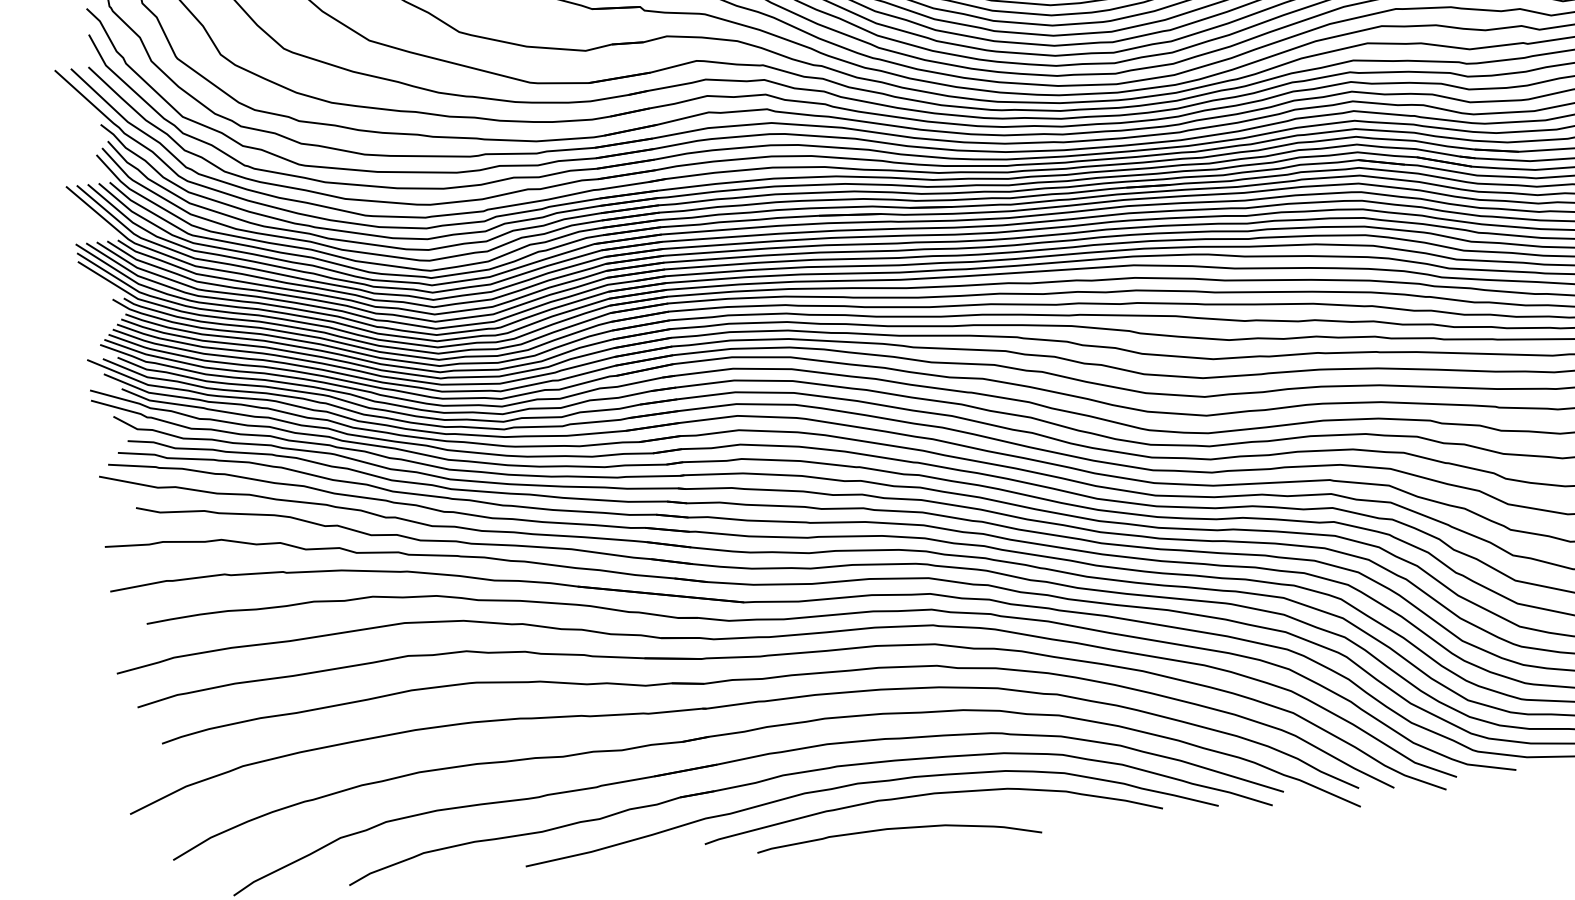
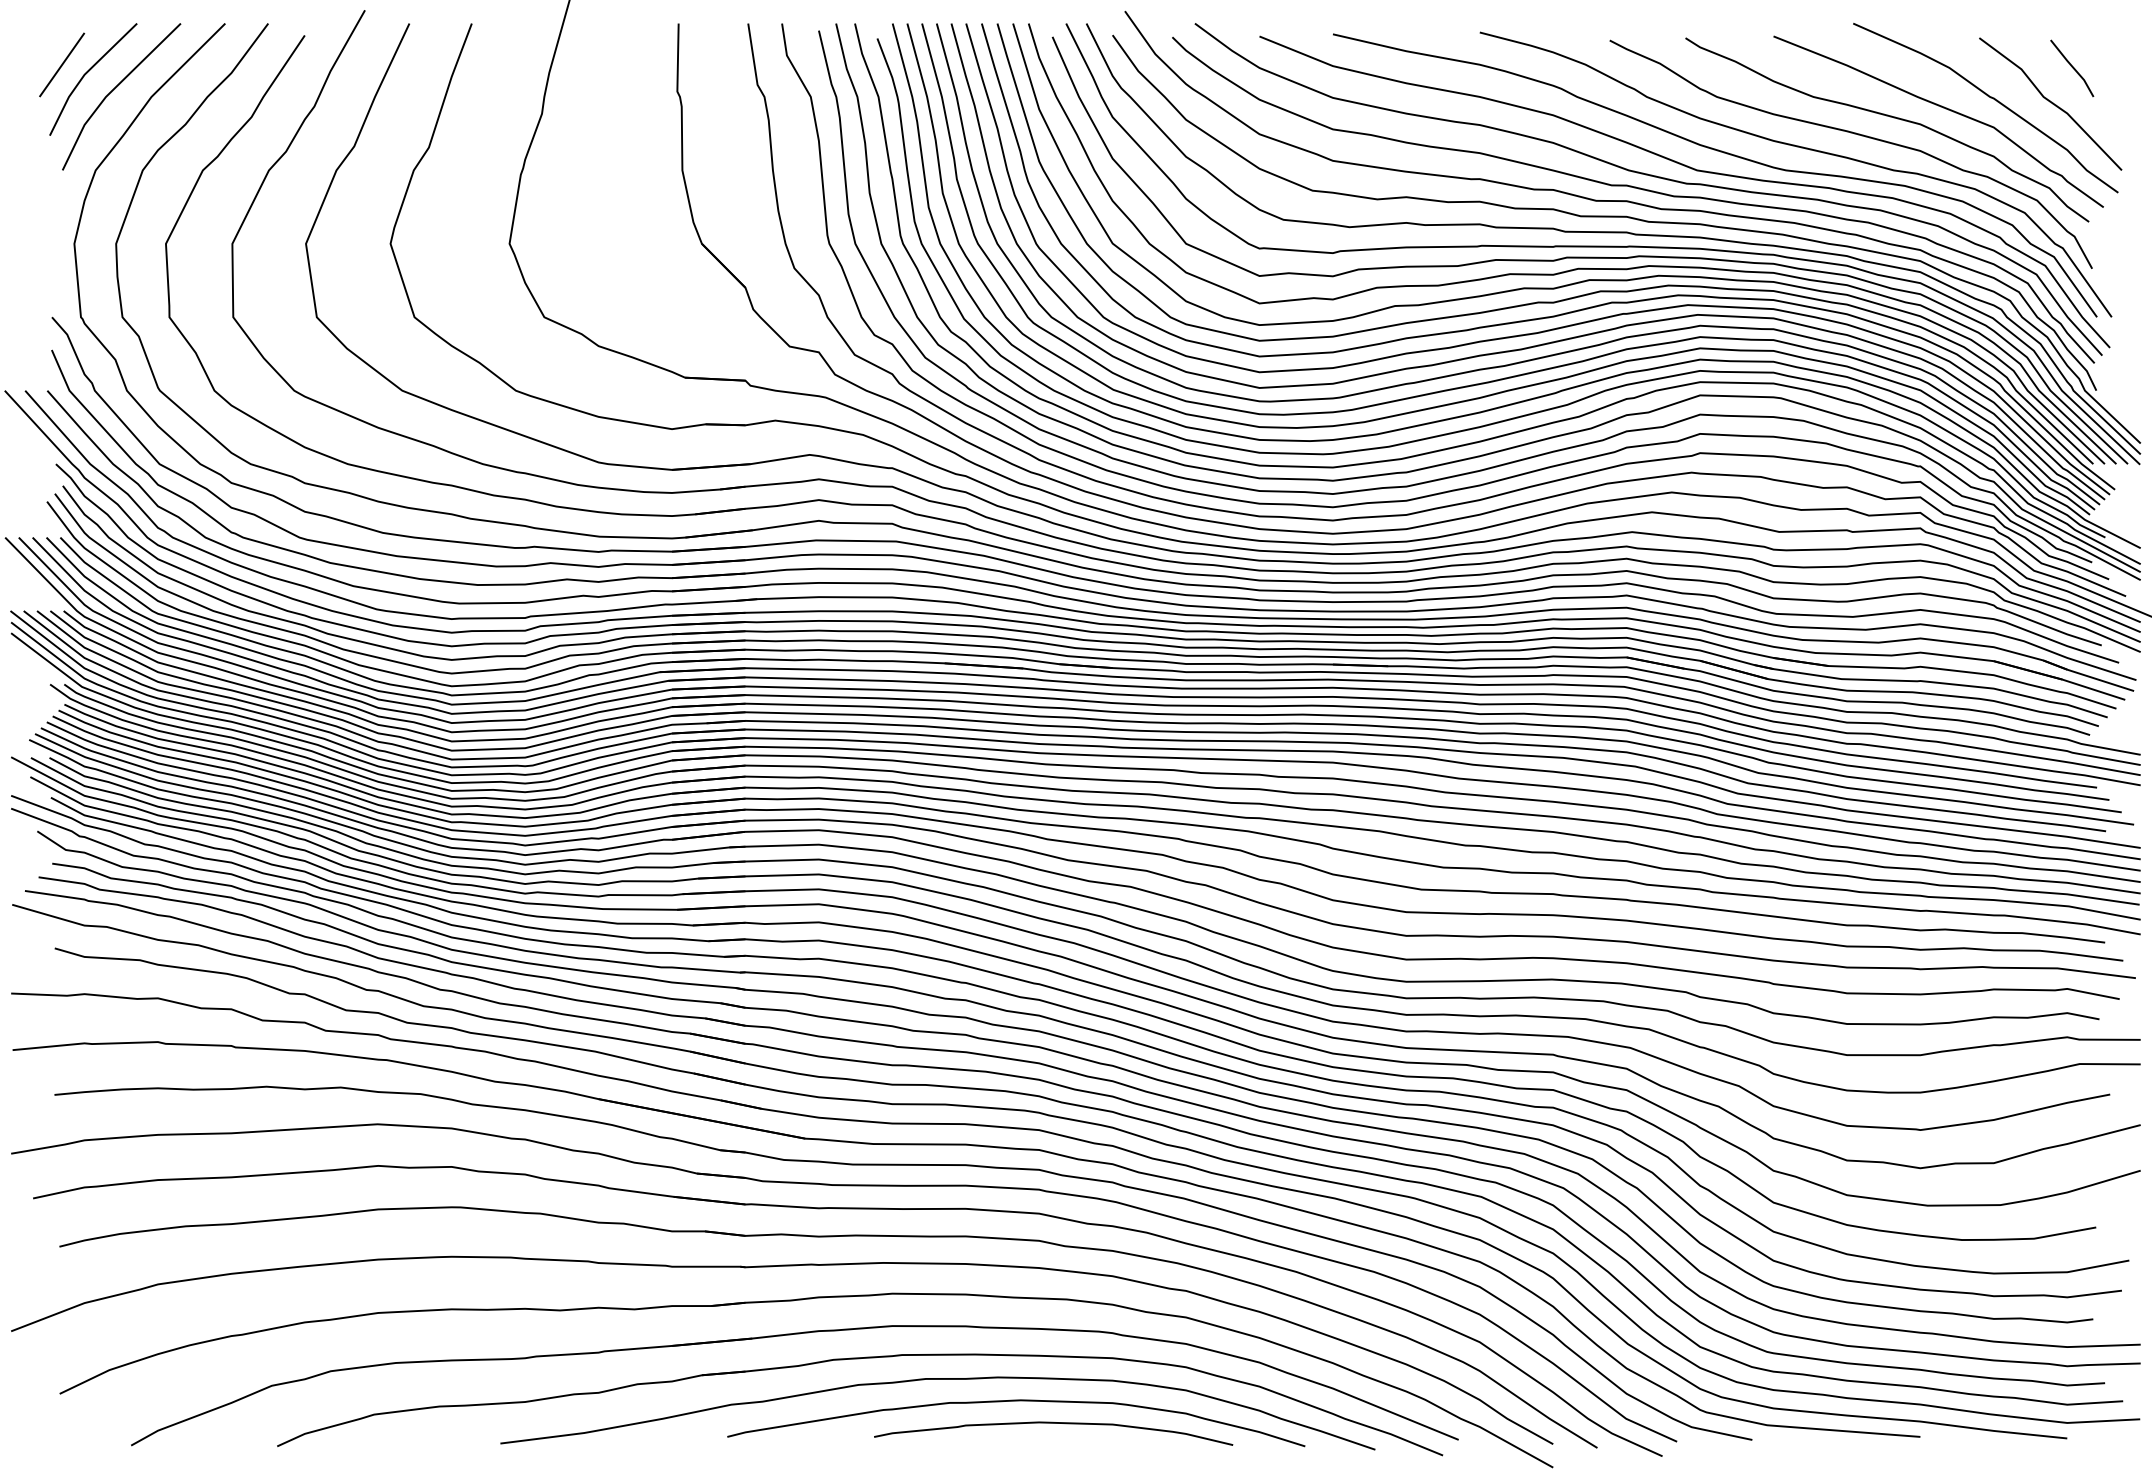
curve: (898, 828) -> (1053, 1423), moved

